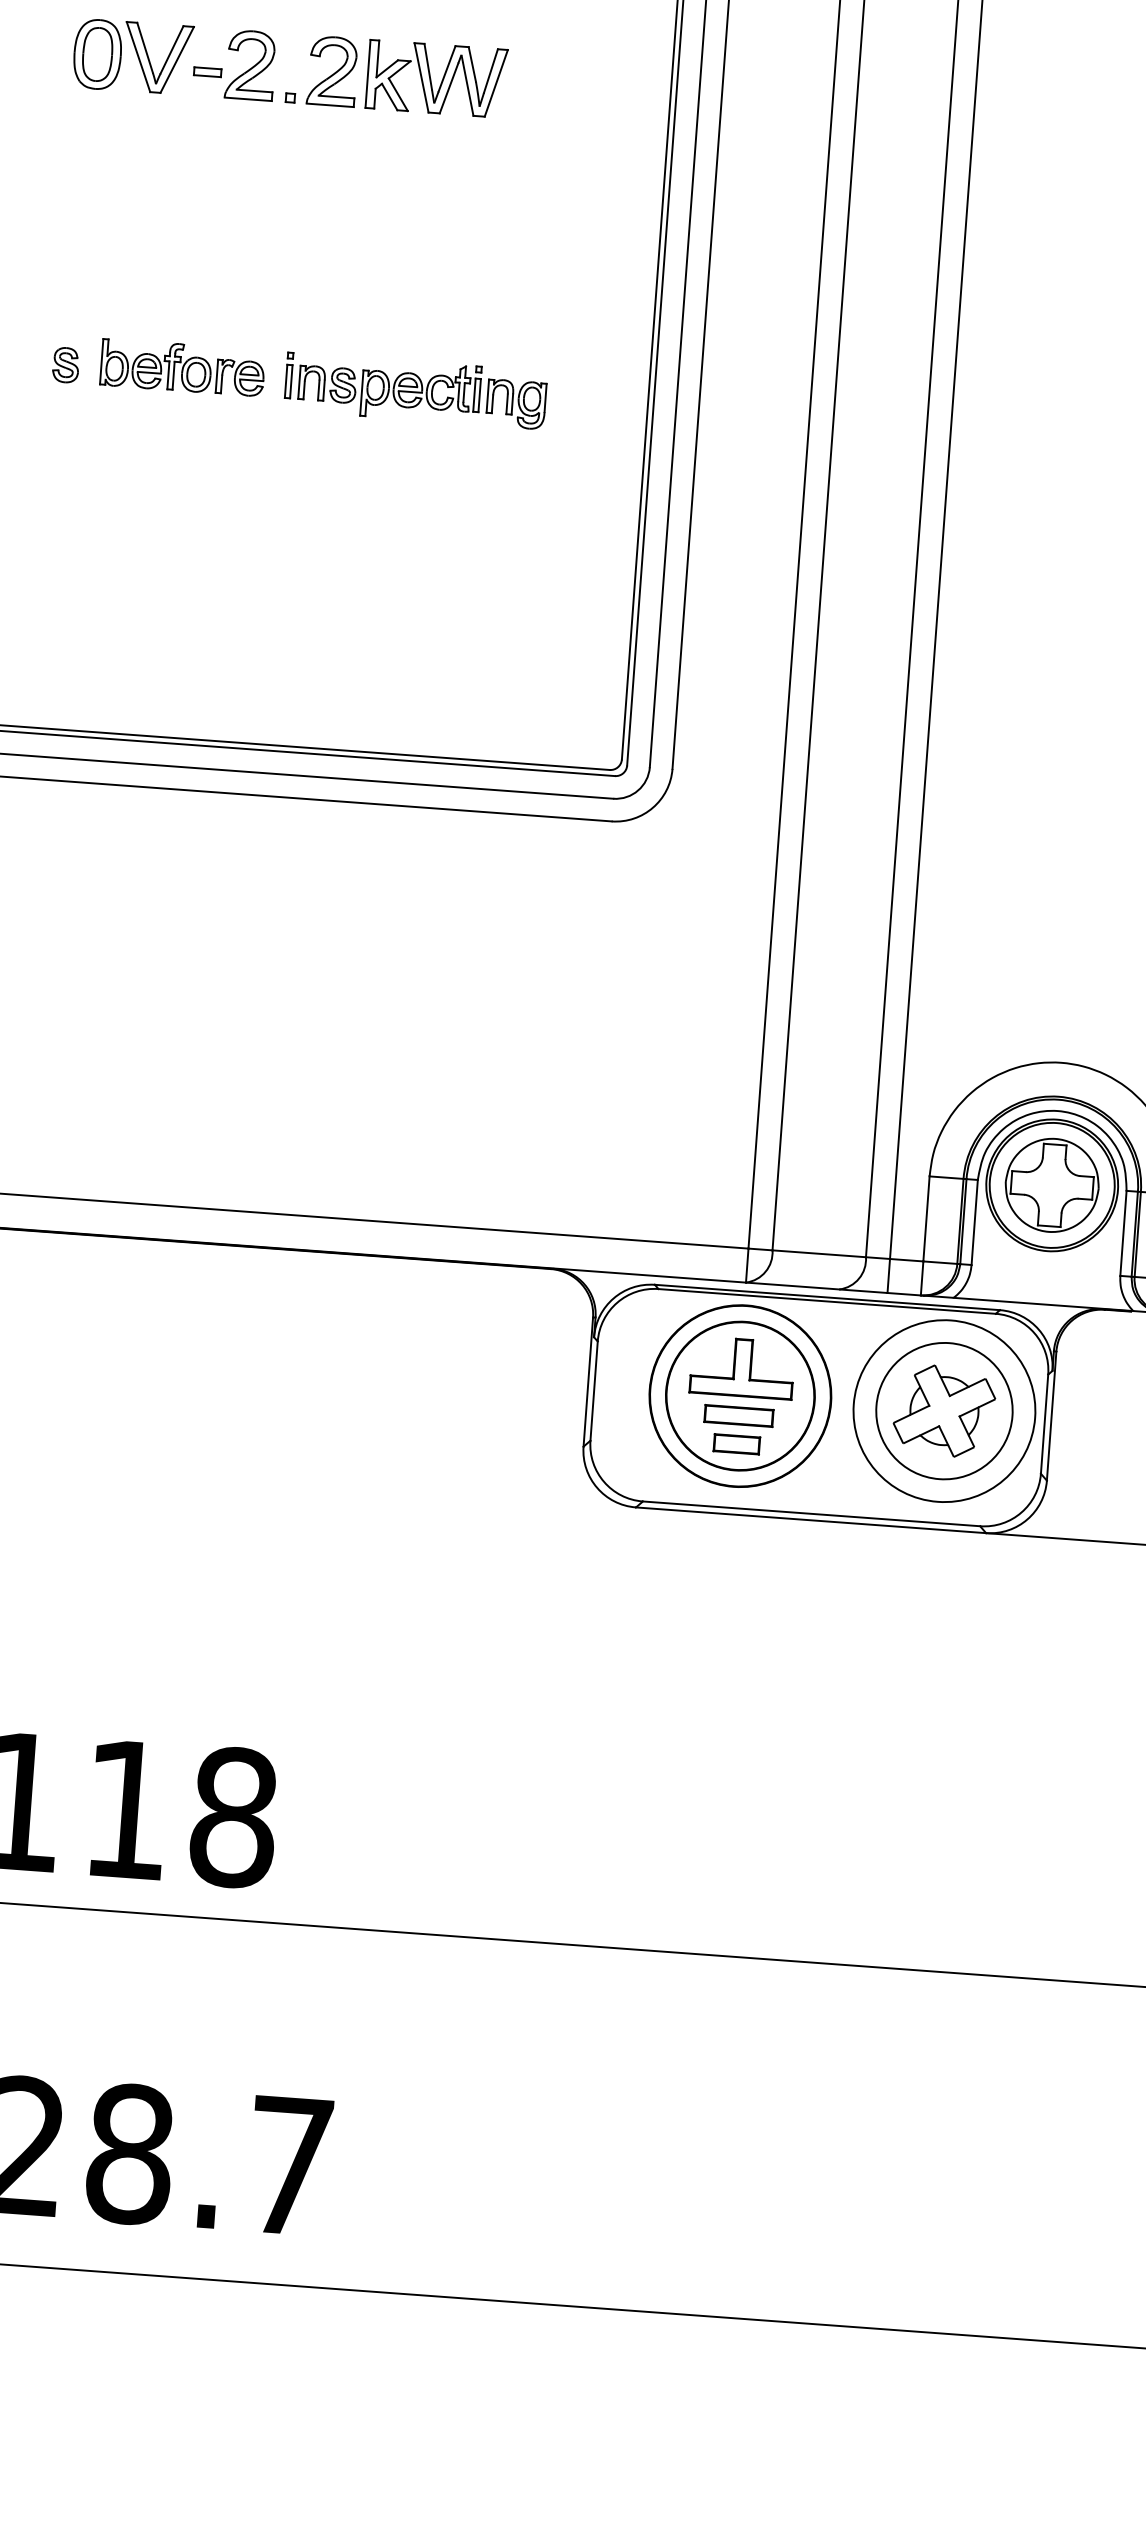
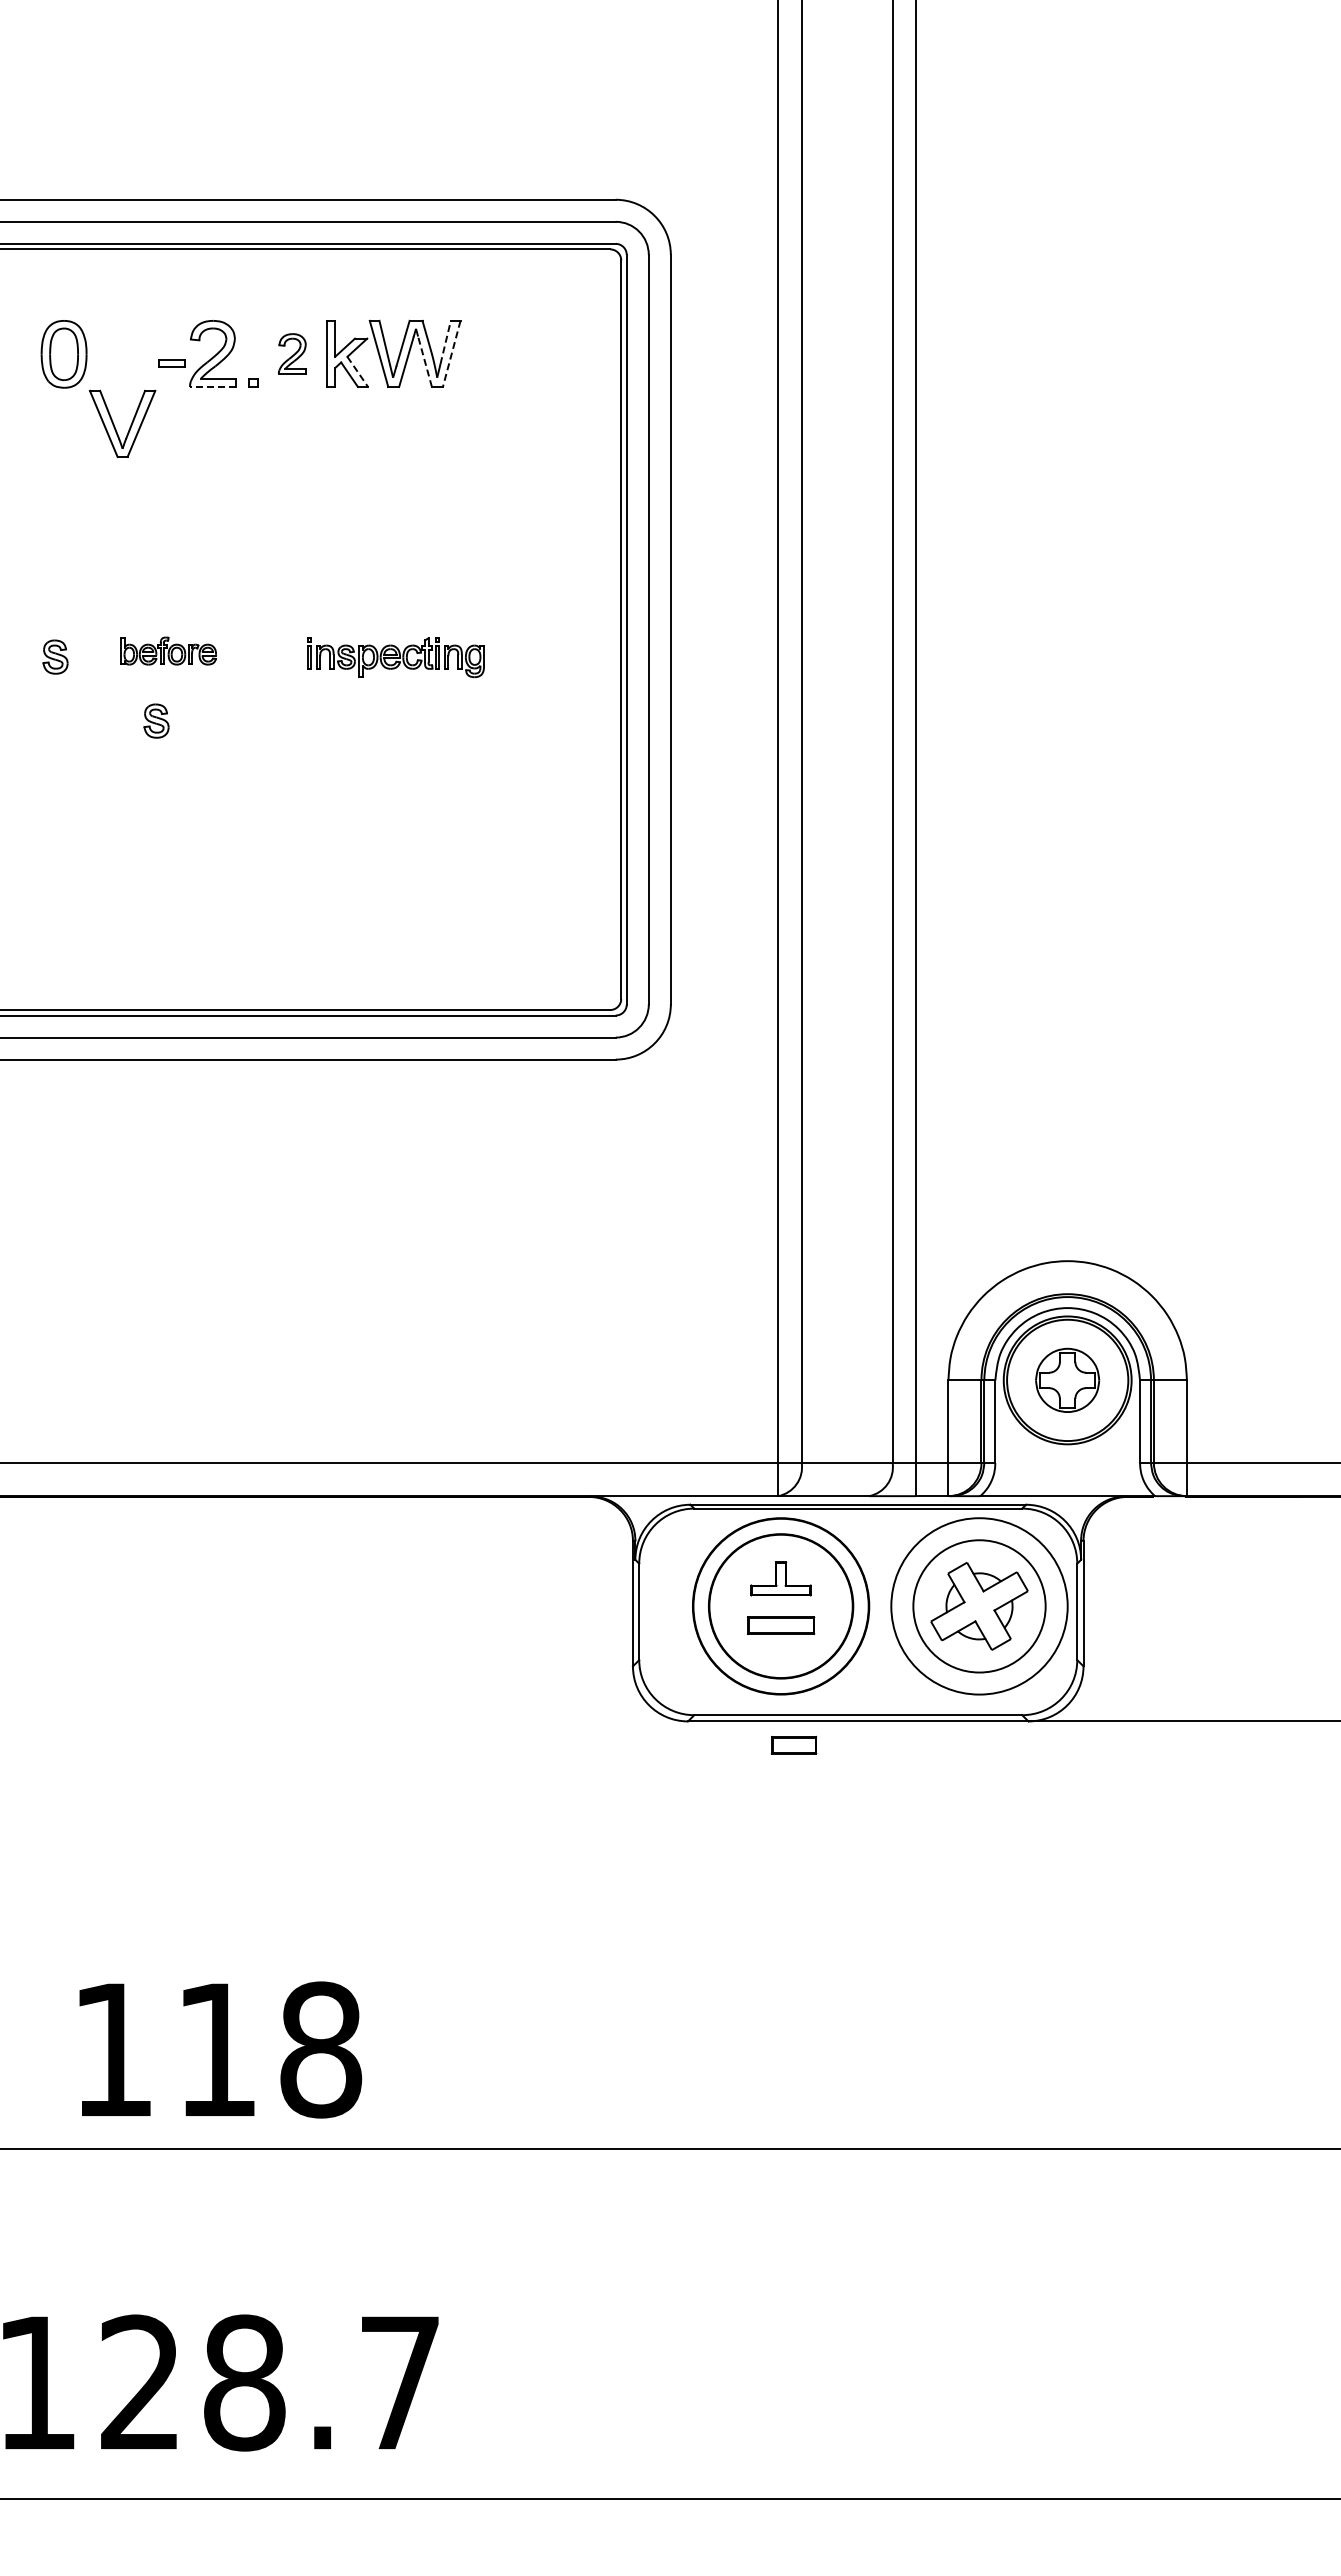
part: (150, 60) -> (115, 426), moved
part: (332, 70) -> (292, 353), size x0.6
line: (490, 70) -> (445, 341), solid -> dashed
line: (496, 83) -> (451, 354), solid -> dashed
line: (467, 89) -> (424, 361), solid -> dashed
line: (399, 95) -> (358, 372), solid -> dashed
line: (247, 99) -> (212, 387), solid -> dashed
part: (182, 366) -> (168, 650), size x0.6
part: (415, 391) -> (395, 657), size x0.7
part: (165, 438) -> (156, 720), added
part: (1052, 1185) -> (1067, 1380), size x0.7
part: (741, 1367) -> (780, 1578), size x0.6
part: (737, 1444) -> (794, 1745), moved

